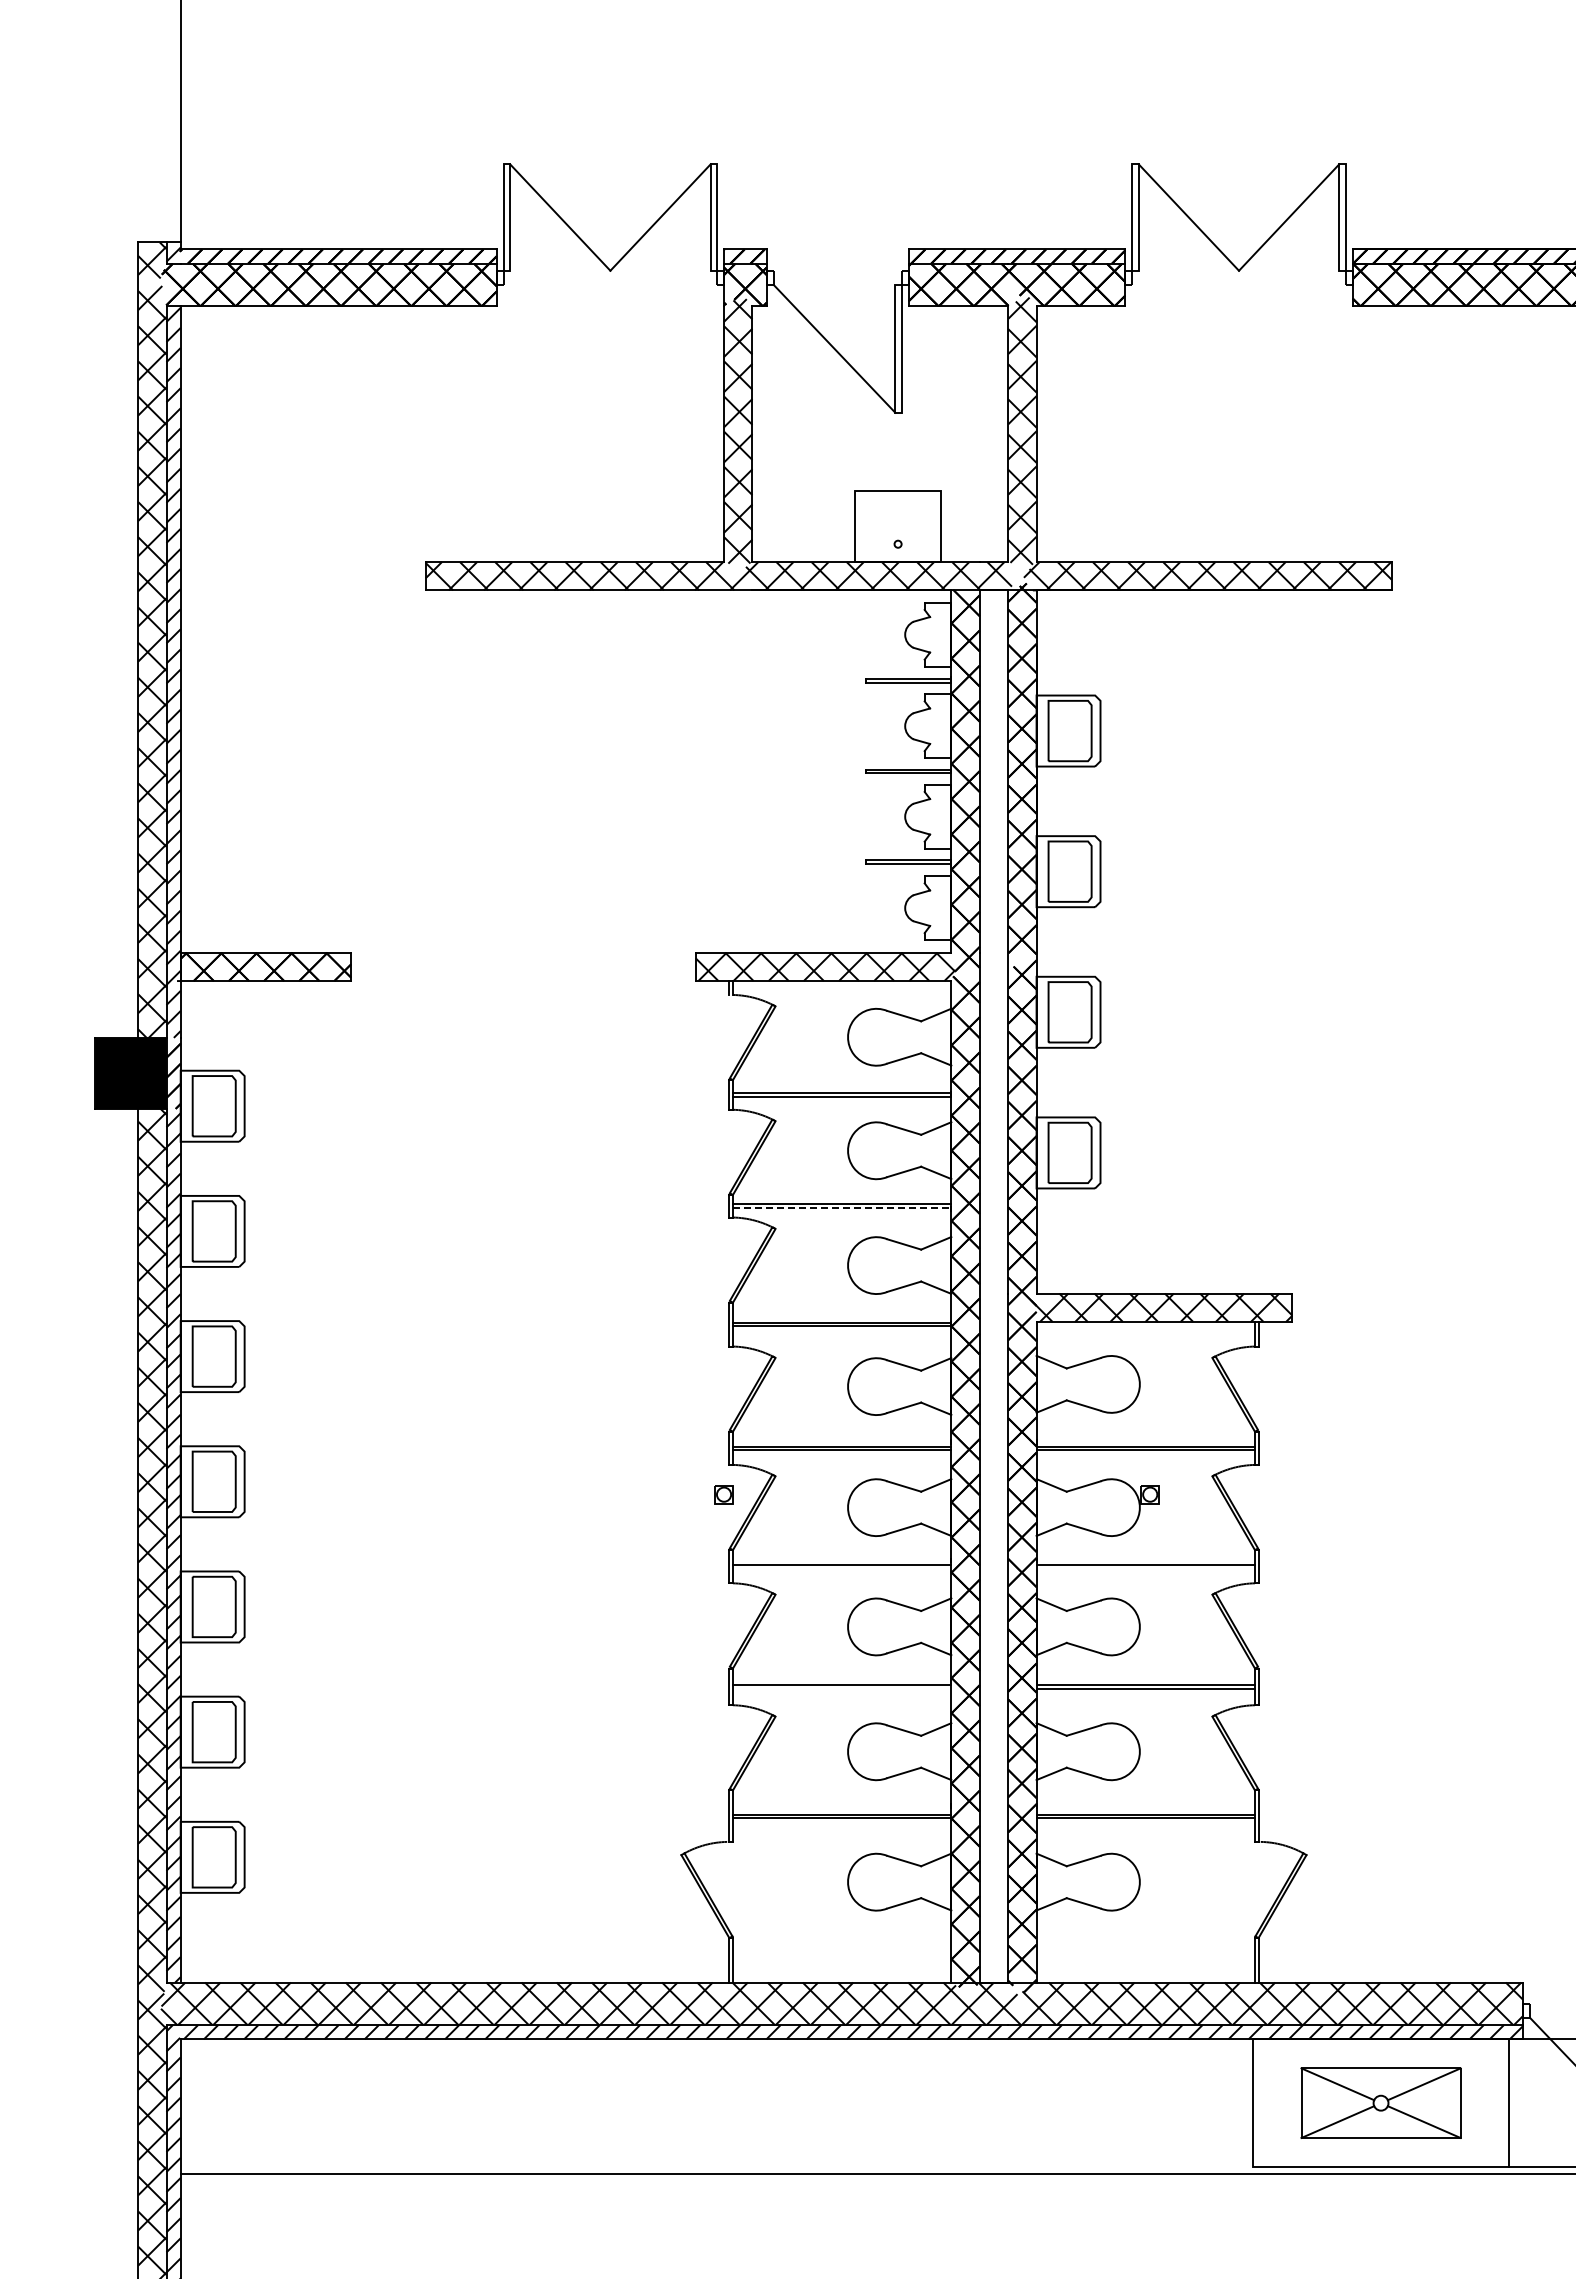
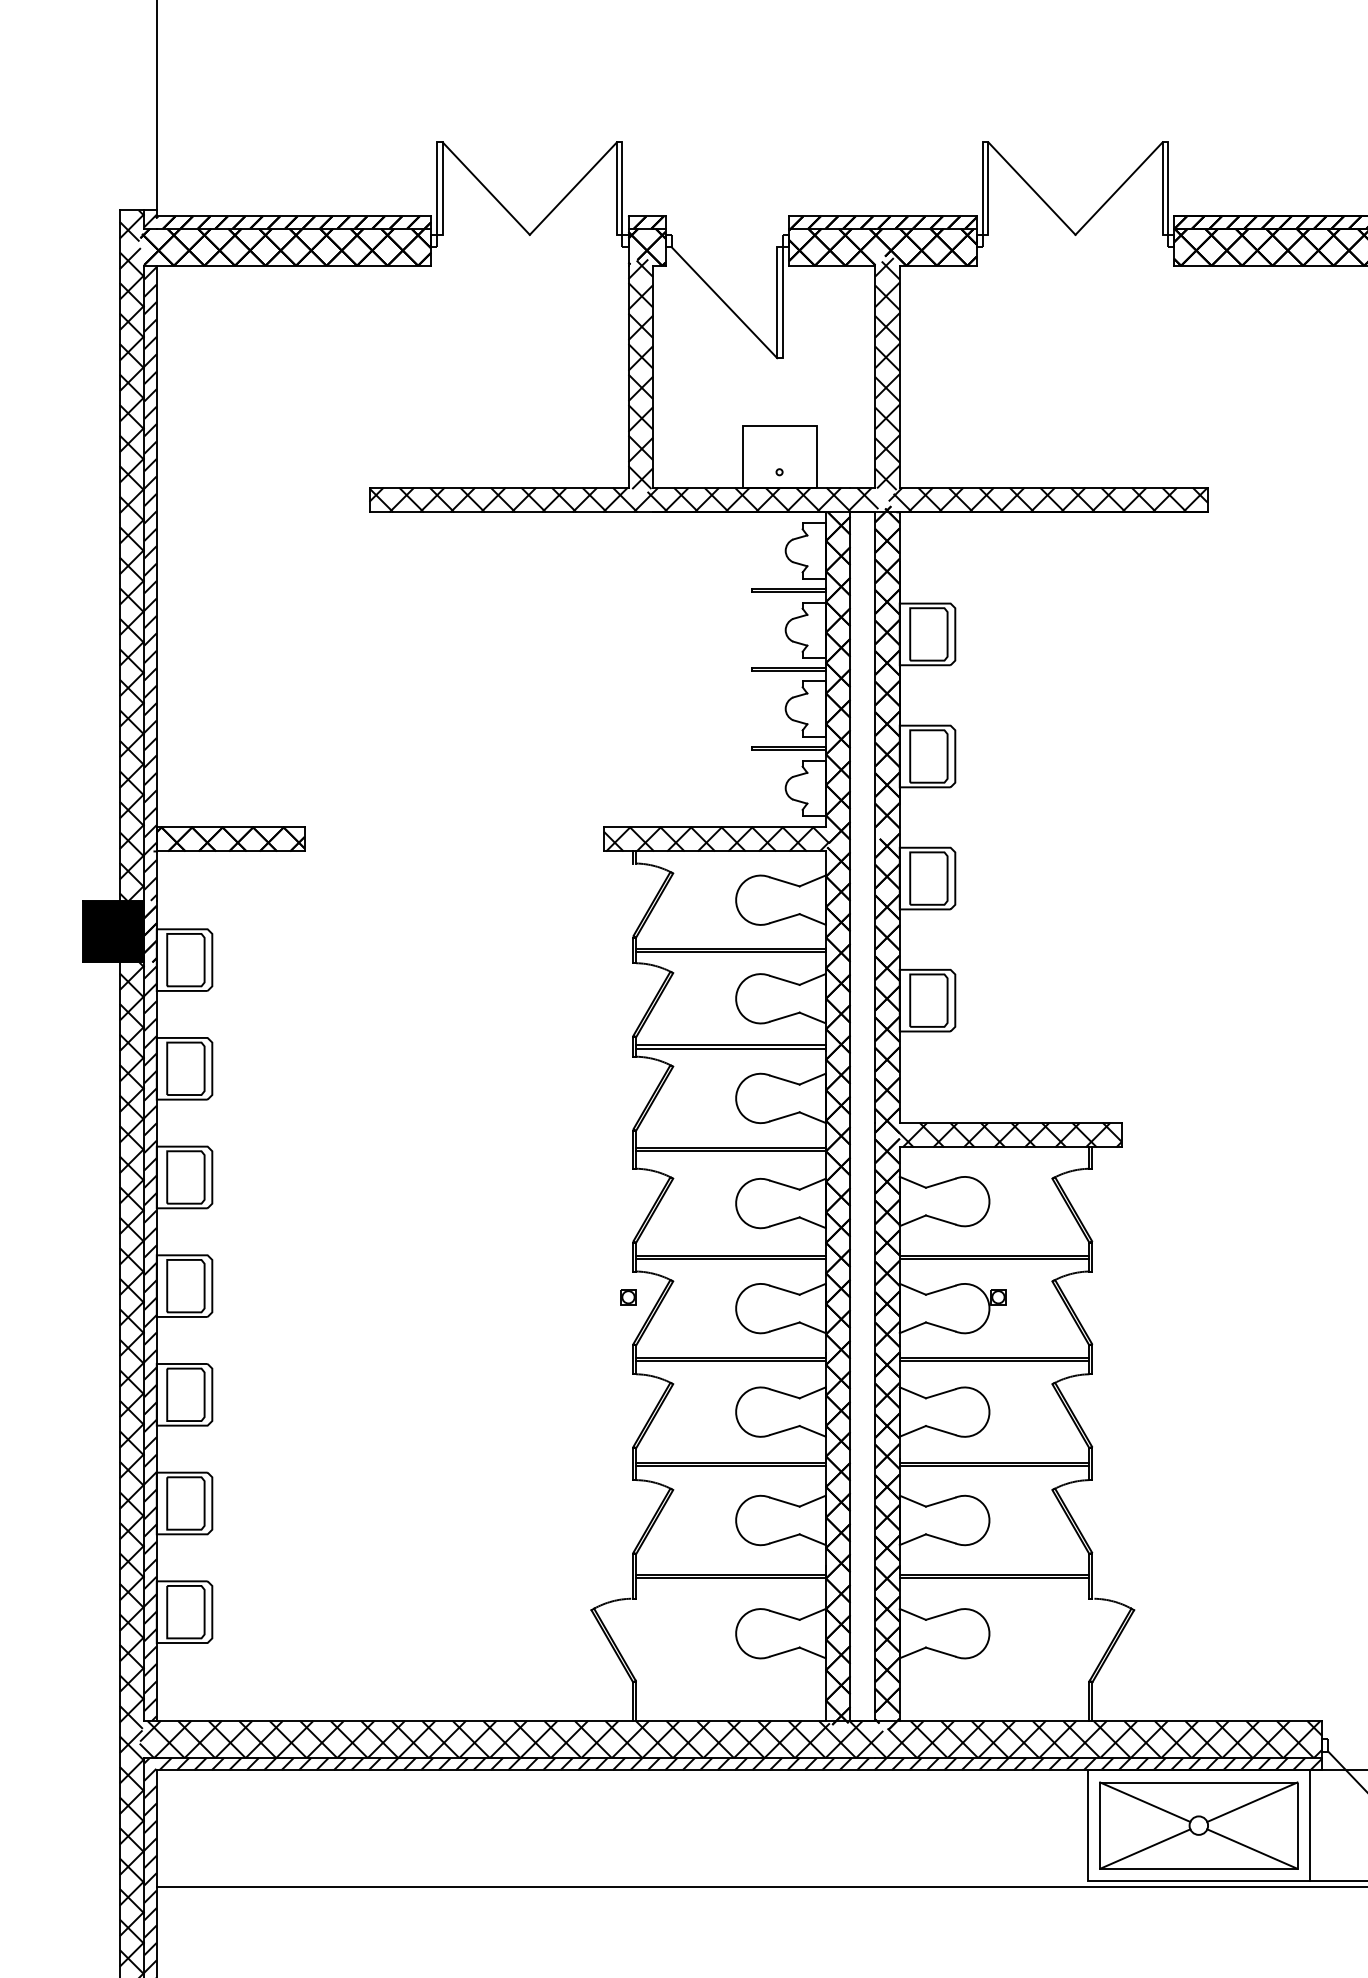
line: (842, 1208) -> (731, 1048), dashed -> solid
line: (841, 1568) -> (730, 1361), added
line: (1145, 1568) -> (994, 1361), added
line: (841, 1688) -> (730, 1465), added
part: (1380, 2102) -> (1198, 1824), size x1.43

